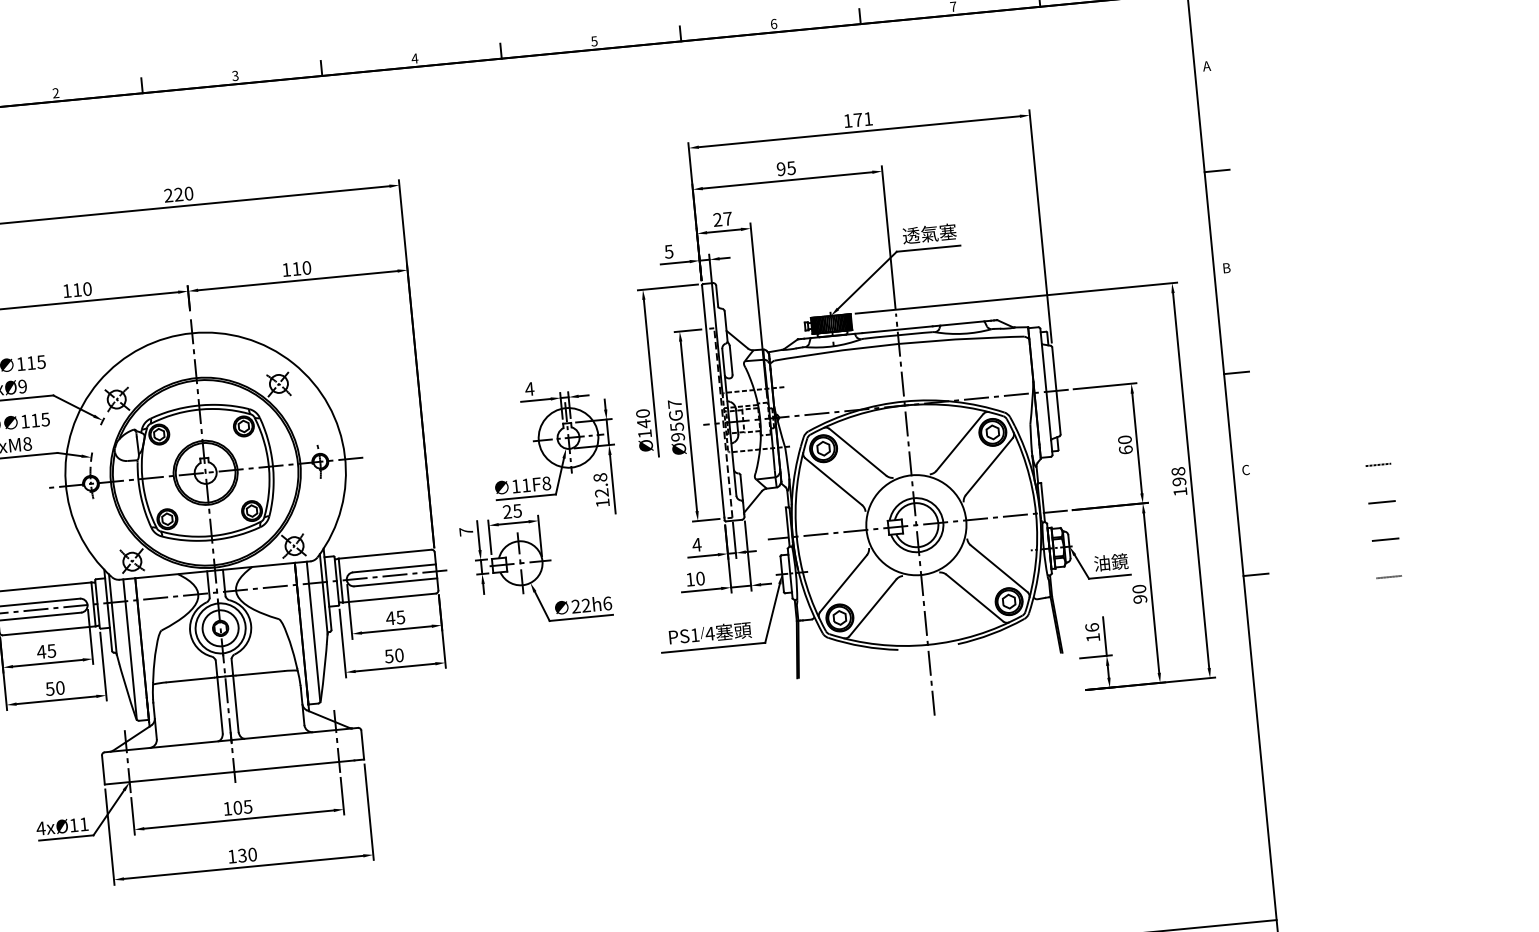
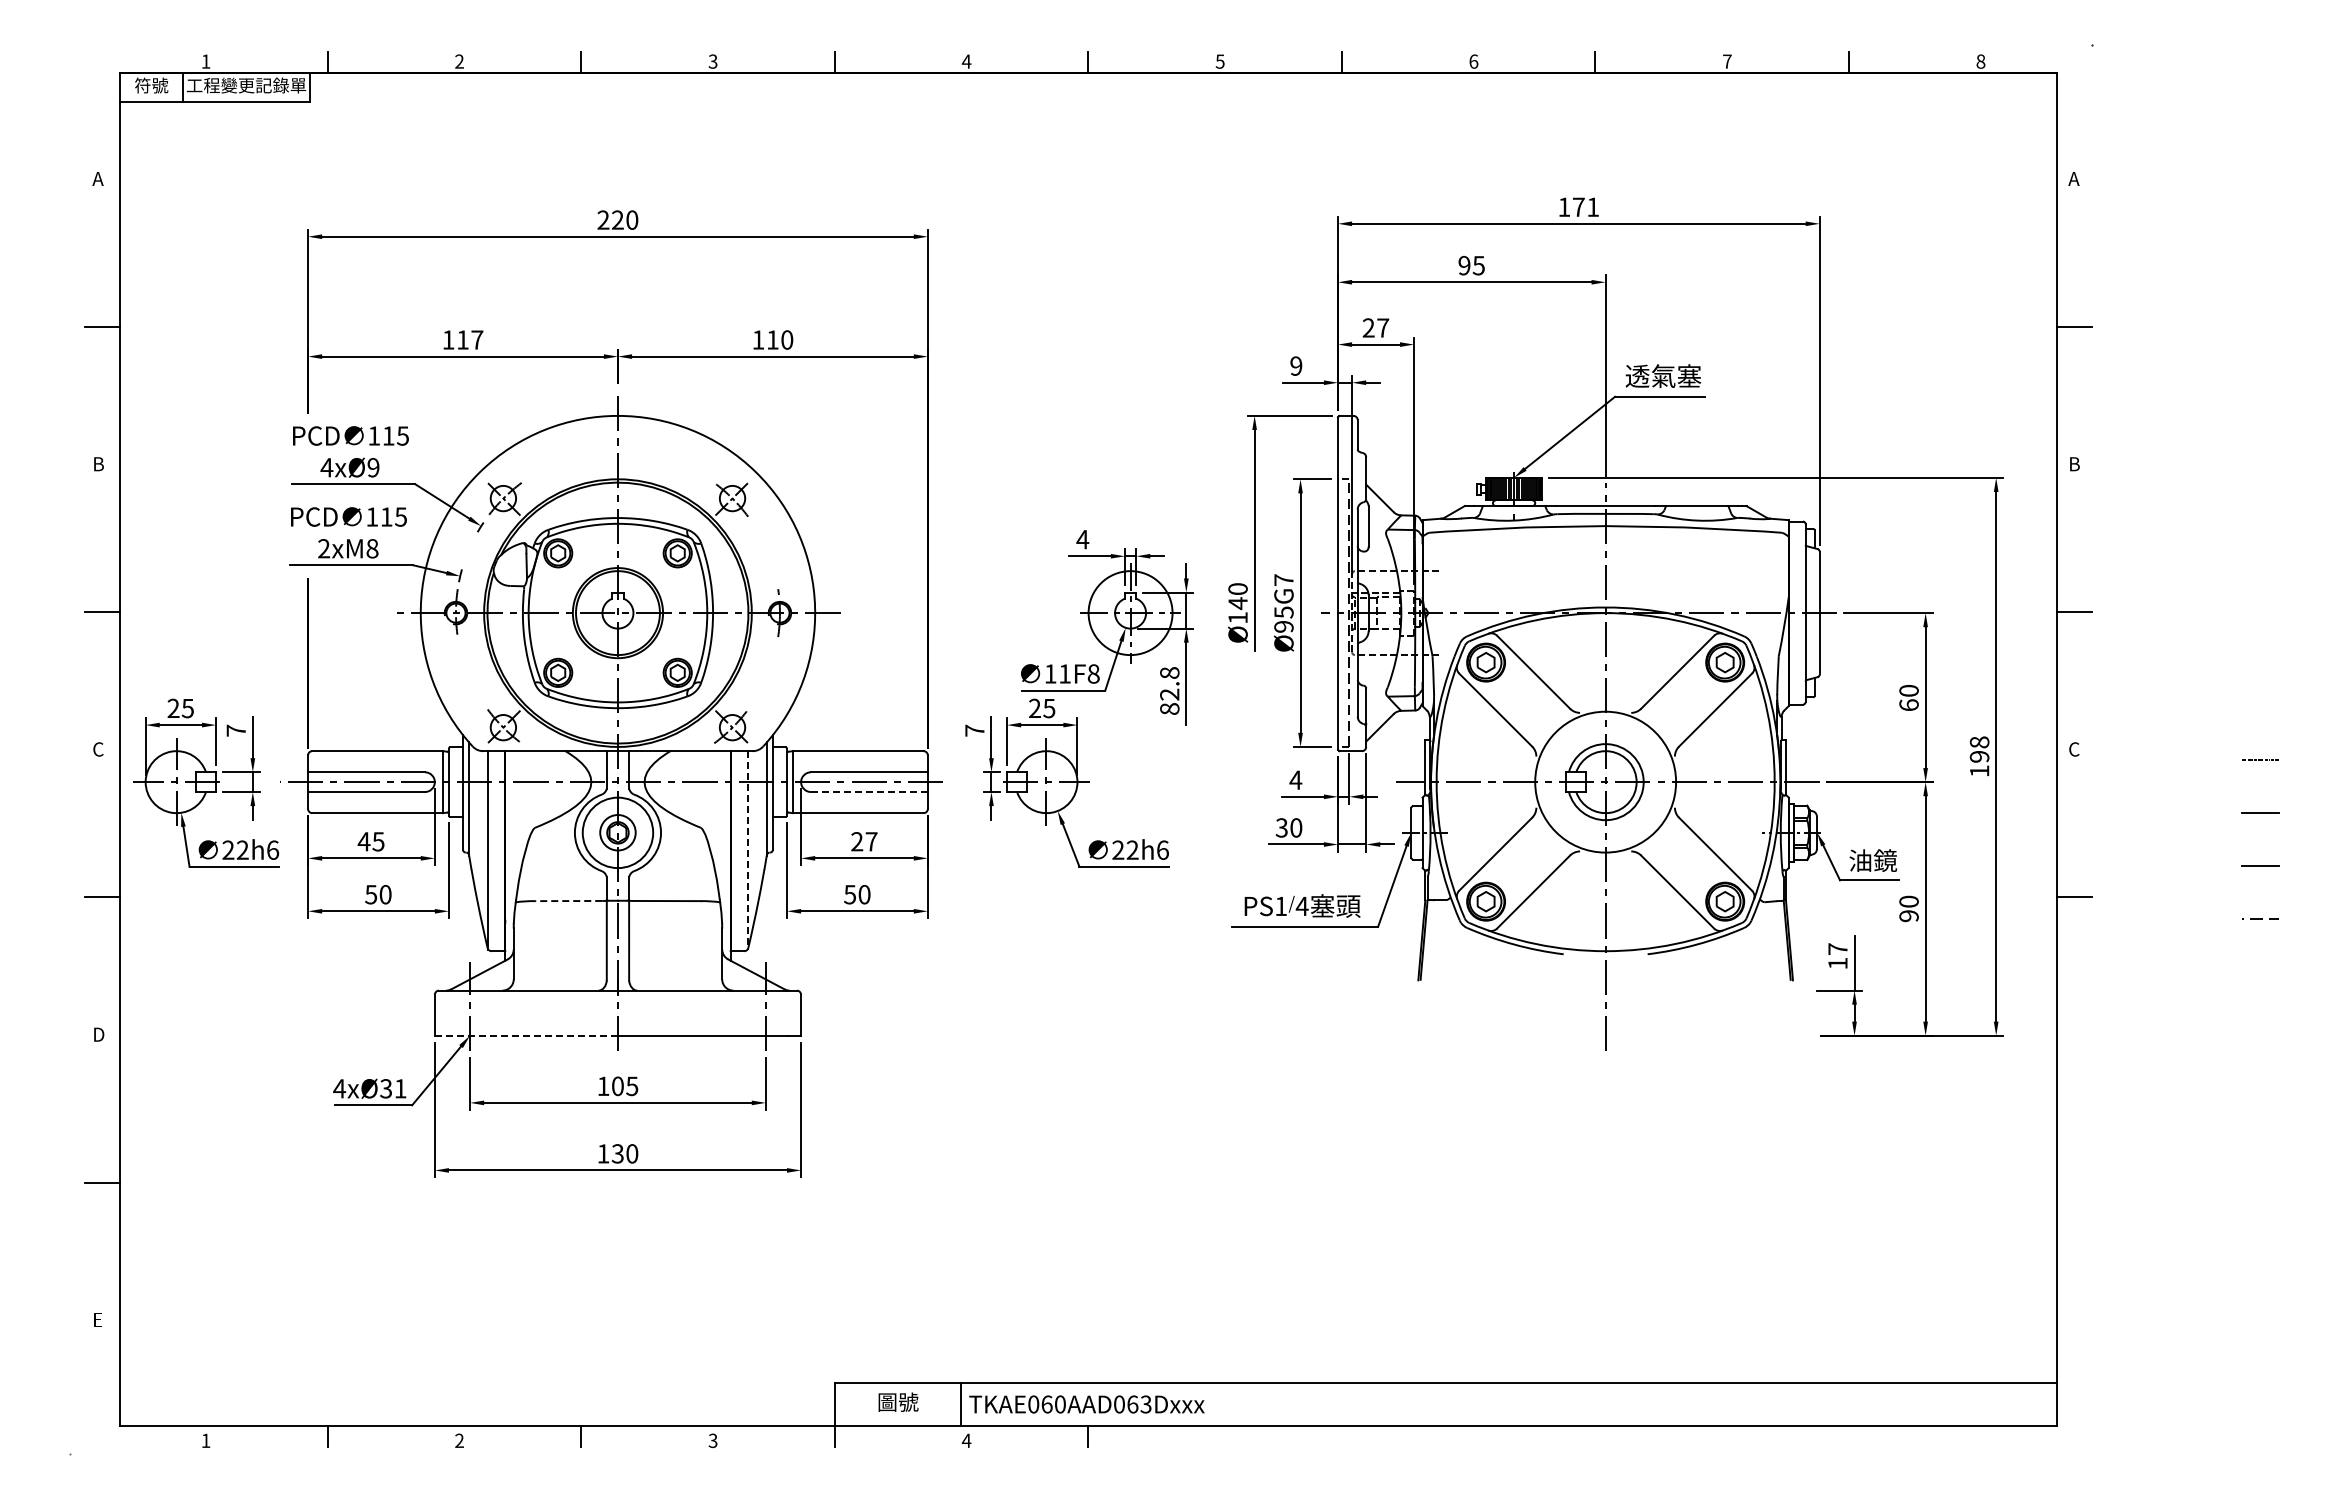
text: (669, 251) -> (1296, 365), 5 -> 9
text: (87, 288) -> (477, 339), 110 -> 117
text: (602, 502) -> (1169, 708), 12.8 -> 82.8
text: (690, 579) -> (1281, 827), 10 -> 30
line: (395, 582) -> (869, 792), solid -> dashed
text: (395, 617) -> (863, 841), 45 -> 27
text: (1091, 627) -> (1837, 949), 16 -> 17
circle: (220, 628) -> (617, 832), size x0.7
line: (313, 632) -> (747, 850), solid -> dashed
line: (190, 680) -> (568, 901), solid -> dashed
line: (169, 778) -> (526, 1035), solid -> dashed
text: (73, 825) -> (385, 1088), 4xØ11 -> 4xØ31

